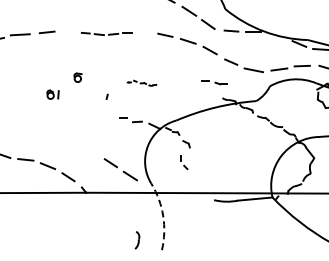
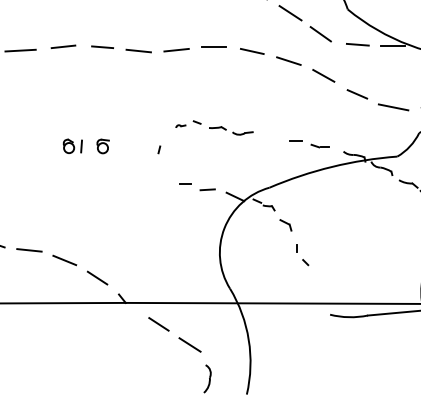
part: (106, 33) -> (158, 48), size x1.67
part: (77, 77) -> (102, 146), moved
part: (214, 82) -> (309, 144), moved
part: (141, 83) -> (214, 128), size x1.67
part: (184, 162) -> (303, 254), moved
part: (120, 169) -> (174, 334), moved
arc: (163, 215) -> (249, 339), dashed -> solid

